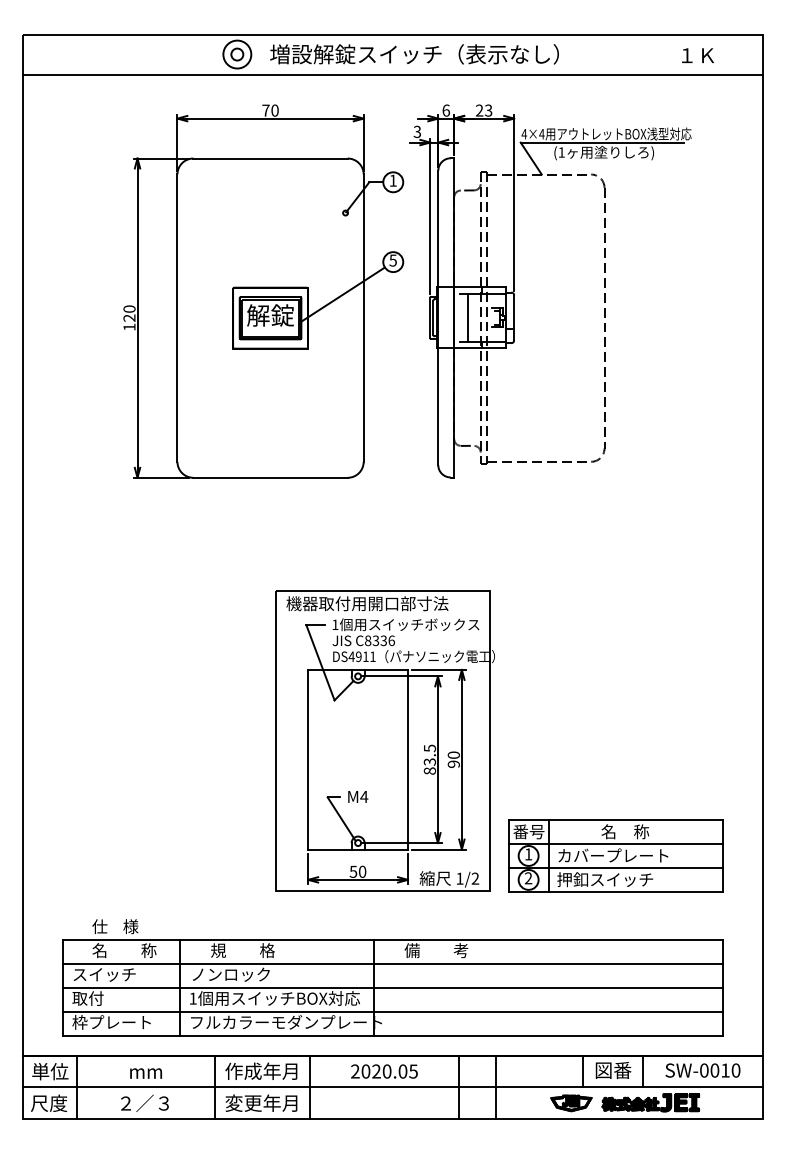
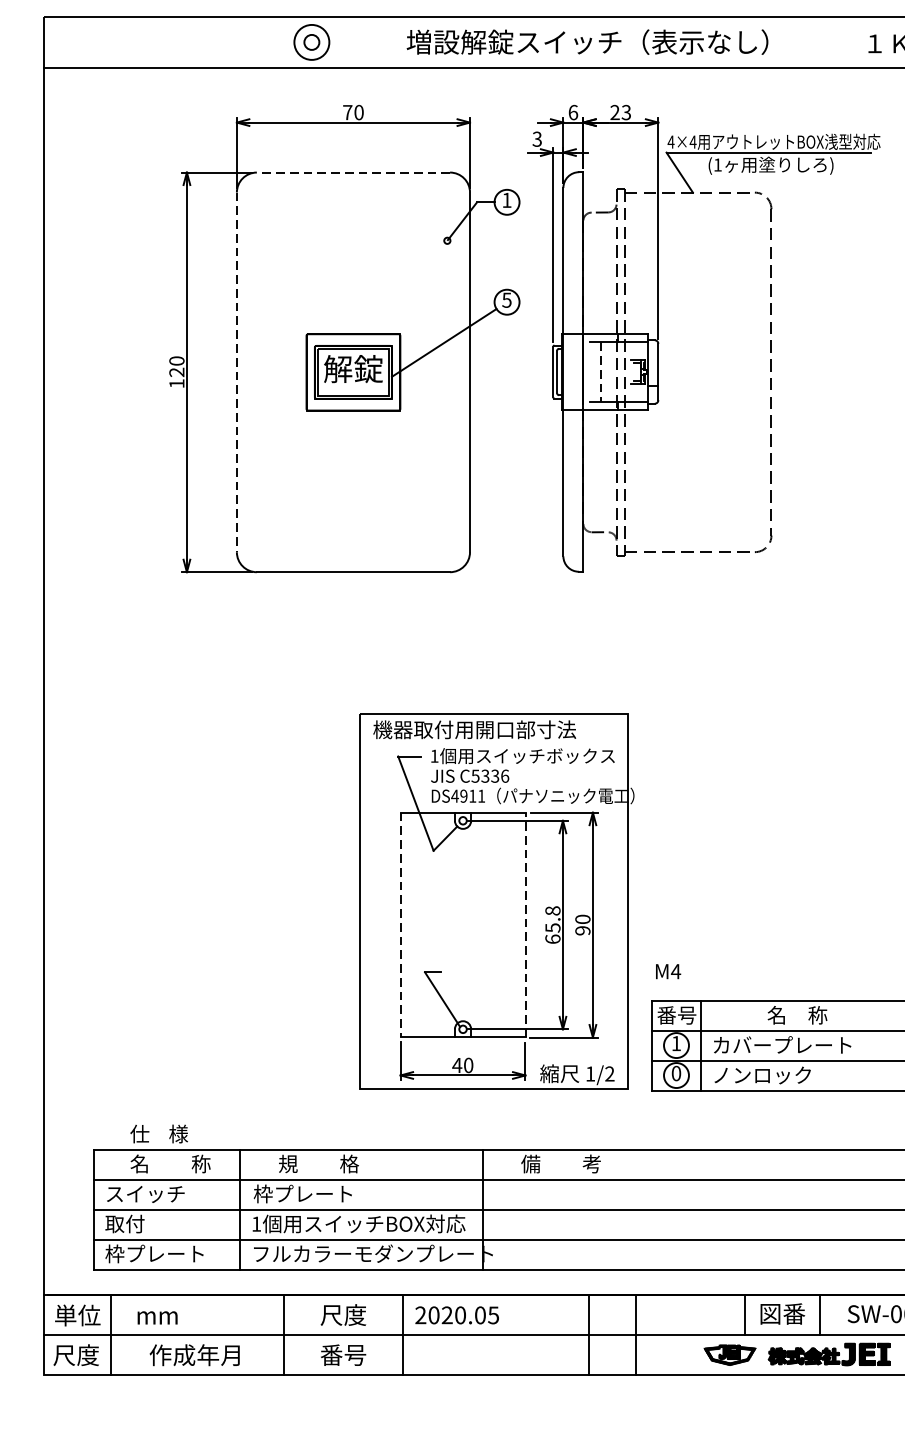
text: (414, 54) -> (587, 42), moved
line: (270, 158) -> (353, 172), solid -> dashed
line: (467, 317) -> (599, 371), solid -> dashed
line: (177, 318) -> (236, 372), solid -> dashed
text: (367, 640) -> (474, 775), C8336 -> C5336
line: (308, 759) -> (400, 924), solid -> dashed
line: (408, 759) -> (526, 924), solid -> dashed
text: (429, 759) -> (552, 924), 83.5 -> 65.8
text: (358, 796) -> (668, 971), moved
text: (353, 871) -> (457, 1064), 50 -> 40
text: (528, 878) -> (676, 1073), 2 -> 0
text: (605, 879) -> (772, 1075), 押釦スイッチ -> ノンロック
text: (230, 974) -> (303, 1193), ノンロック -> 枠プレート
text: (261, 1070) -> (342, 1314), 作成年月 -> 尺度
text: (384, 1071) -> (457, 1315), moved
text: (145, 1073) -> (156, 1317), moved
text: (261, 1102) -> (342, 1354), 変更年月 -> 番号
text: (143, 1103) -> (194, 1355), ２／３ -> 作成年月

